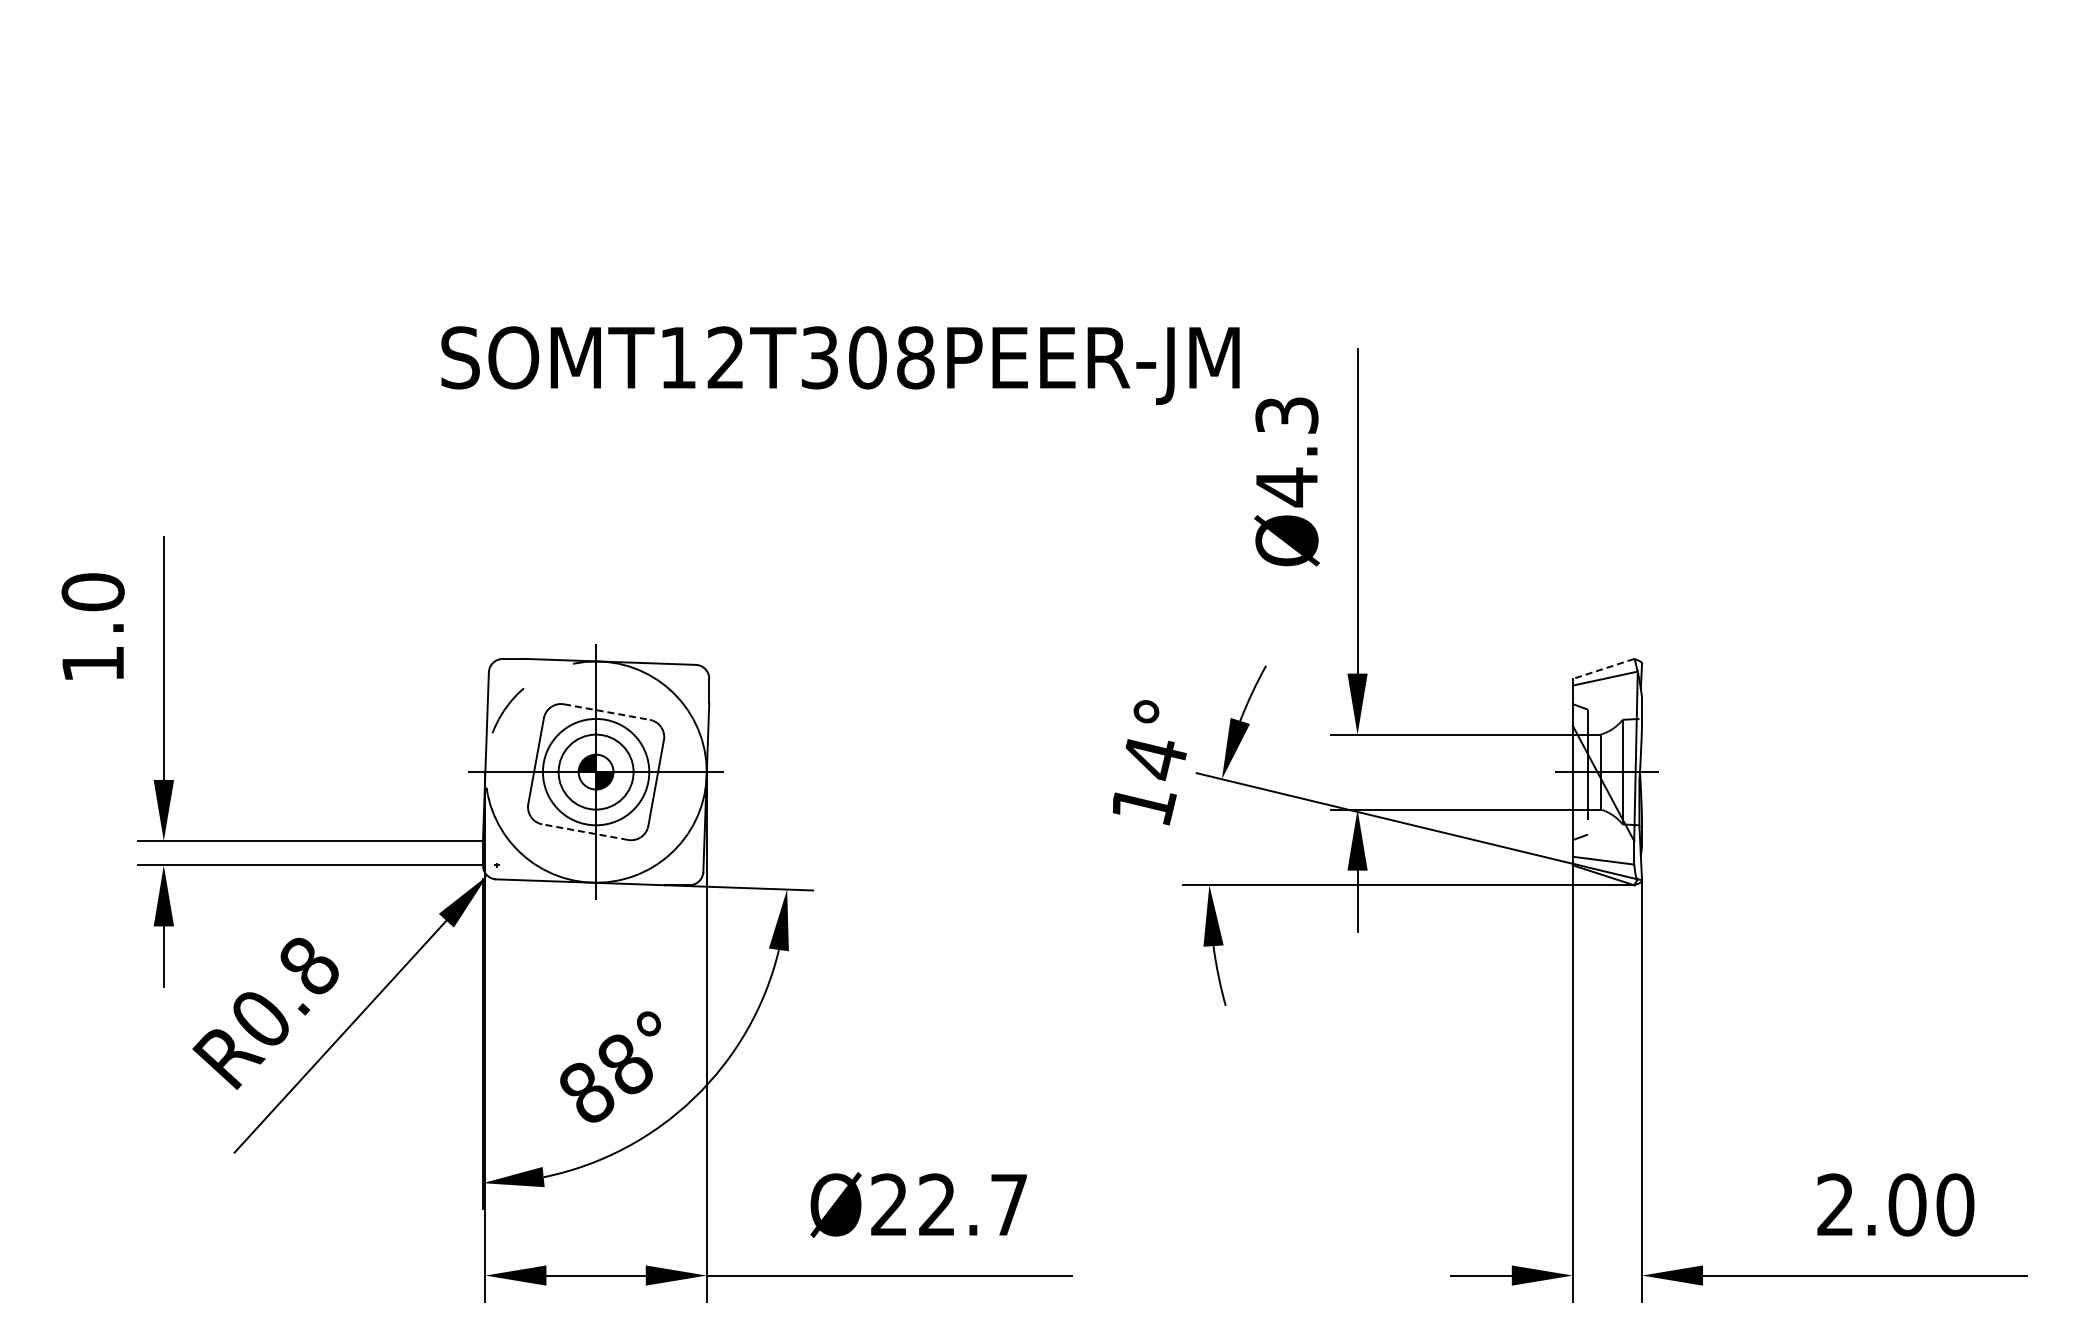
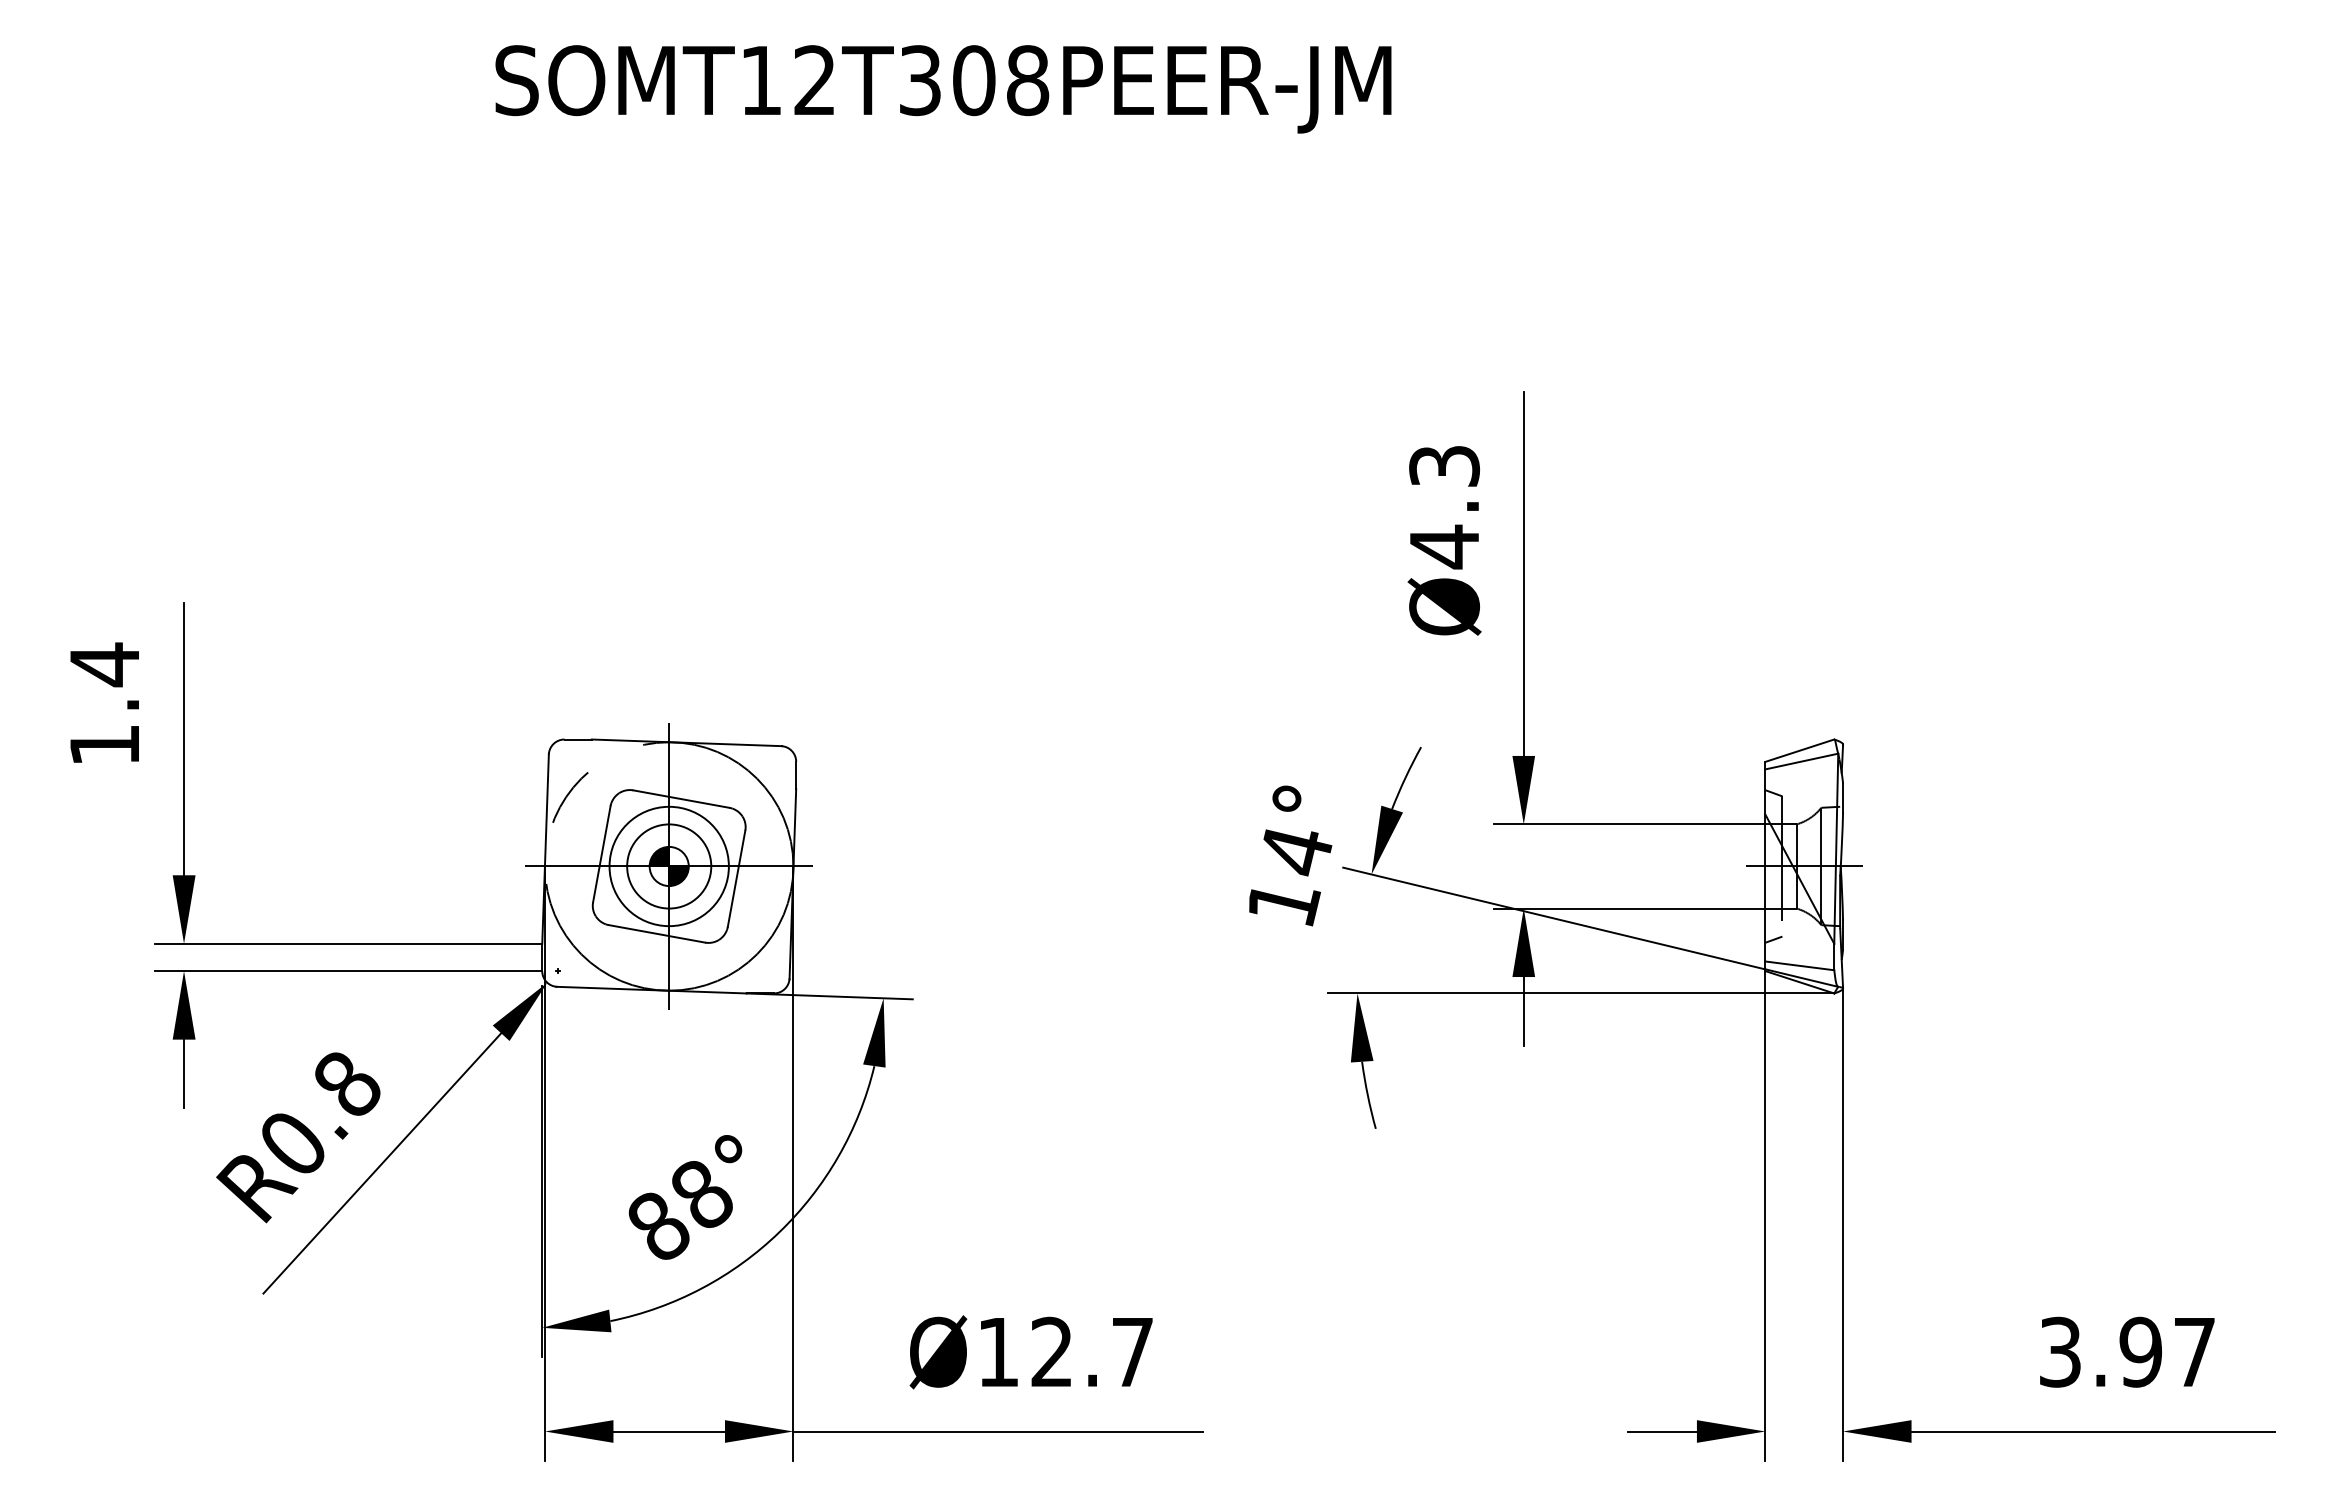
text: (840, 365) -> (943, 89), moved
text: (92, 592) -> (104, 664), 1.0 -> 1.4
line: (1603, 669) -> (1799, 751), dashed -> solid
line: (607, 712) -> (681, 799), dashed -> solid
line: (585, 832) -> (657, 934), dashed -> solid
text: (888, 1204) -> (997, 1351), Ø22.7 -> Ø12.7
text: (1895, 1204) -> (2127, 1351), 2.00 -> 3.97

